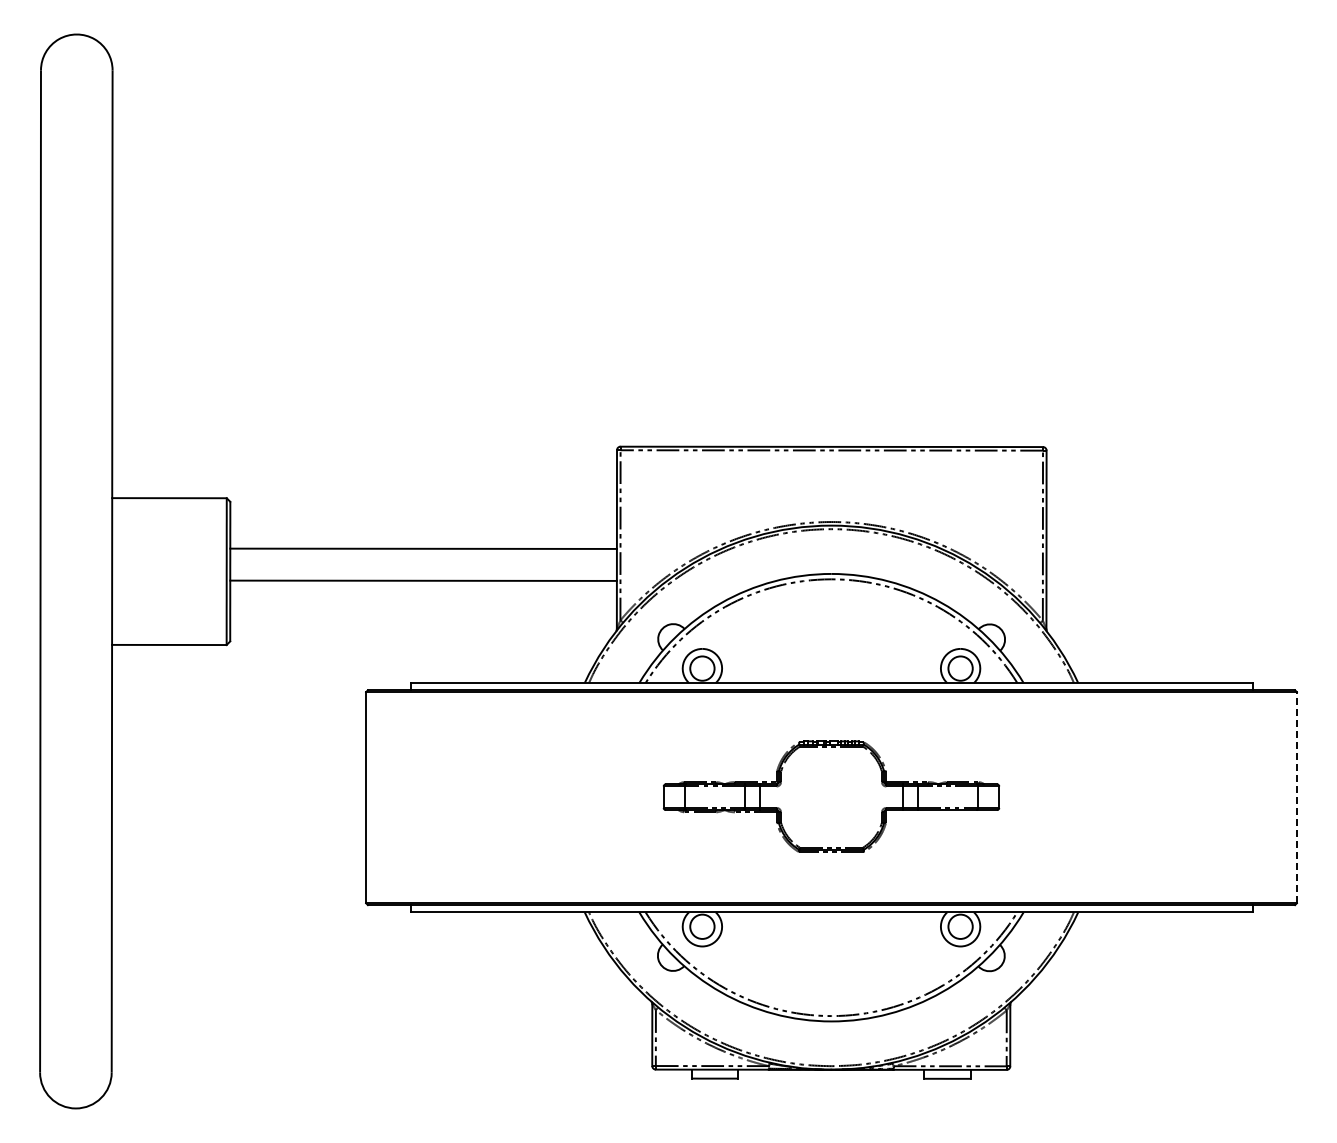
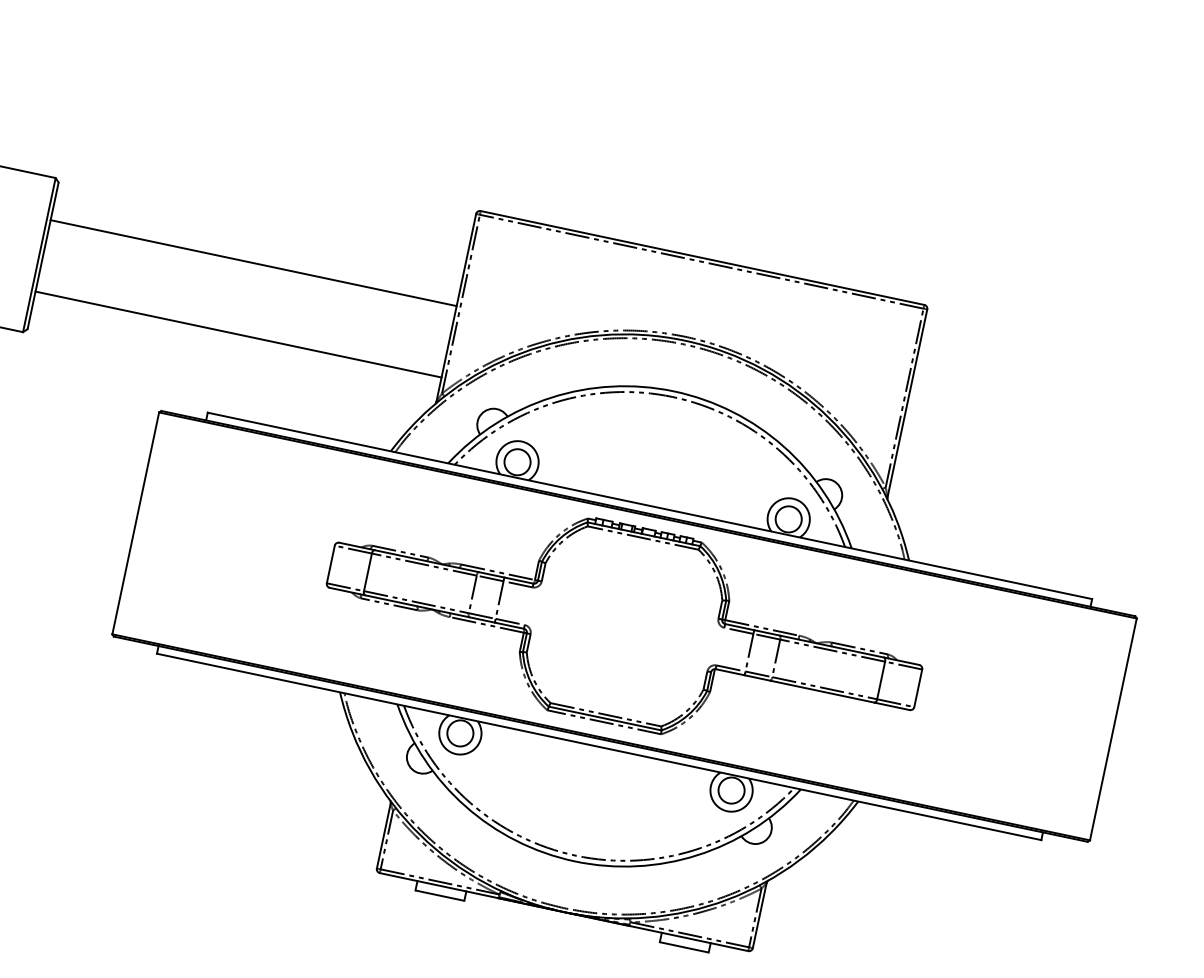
line: (423, 548) -> (238, 334), moved
line: (423, 580) -> (253, 262), moved
part: (831, 796) -> (624, 625), size x1.67
line: (1296, 797) -> (1113, 729), dashed -> solid

